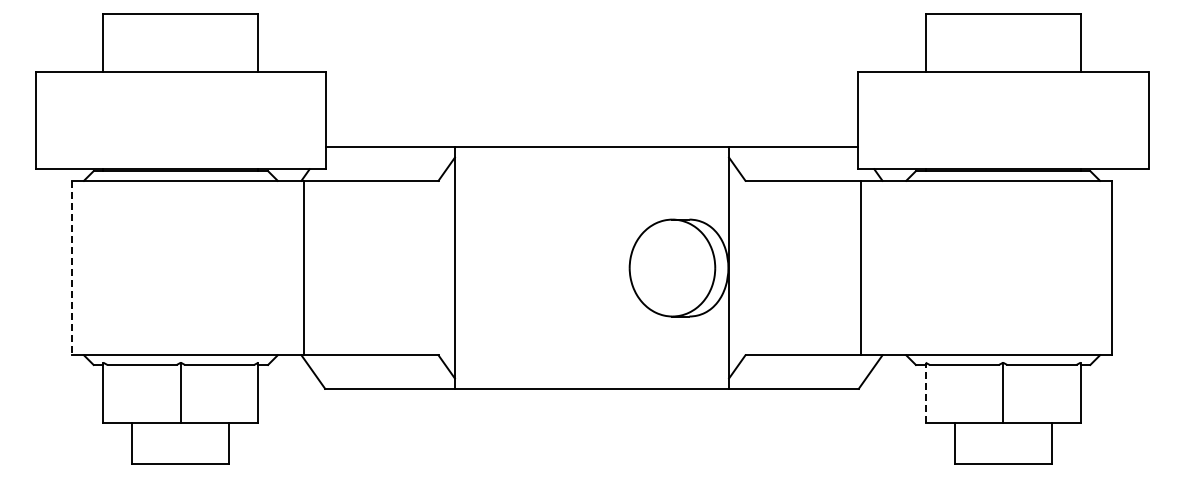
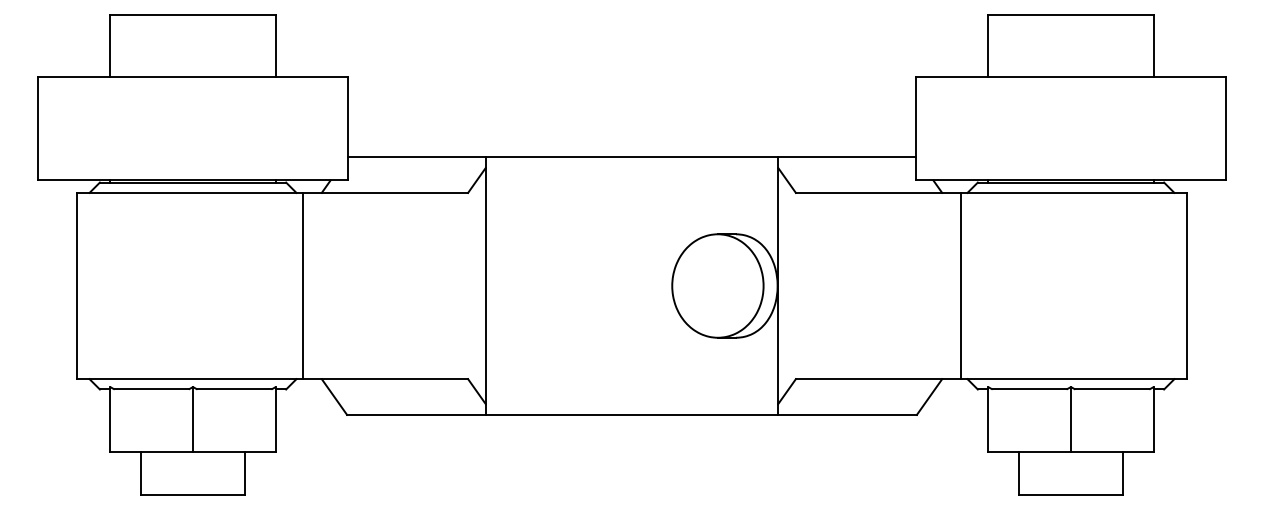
line: (303, 267) -> (302, 285), moved
line: (861, 267) -> (961, 285), moved
line: (72, 268) -> (77, 286), dashed -> solid
line: (925, 392) -> (988, 418), dashed -> solid

